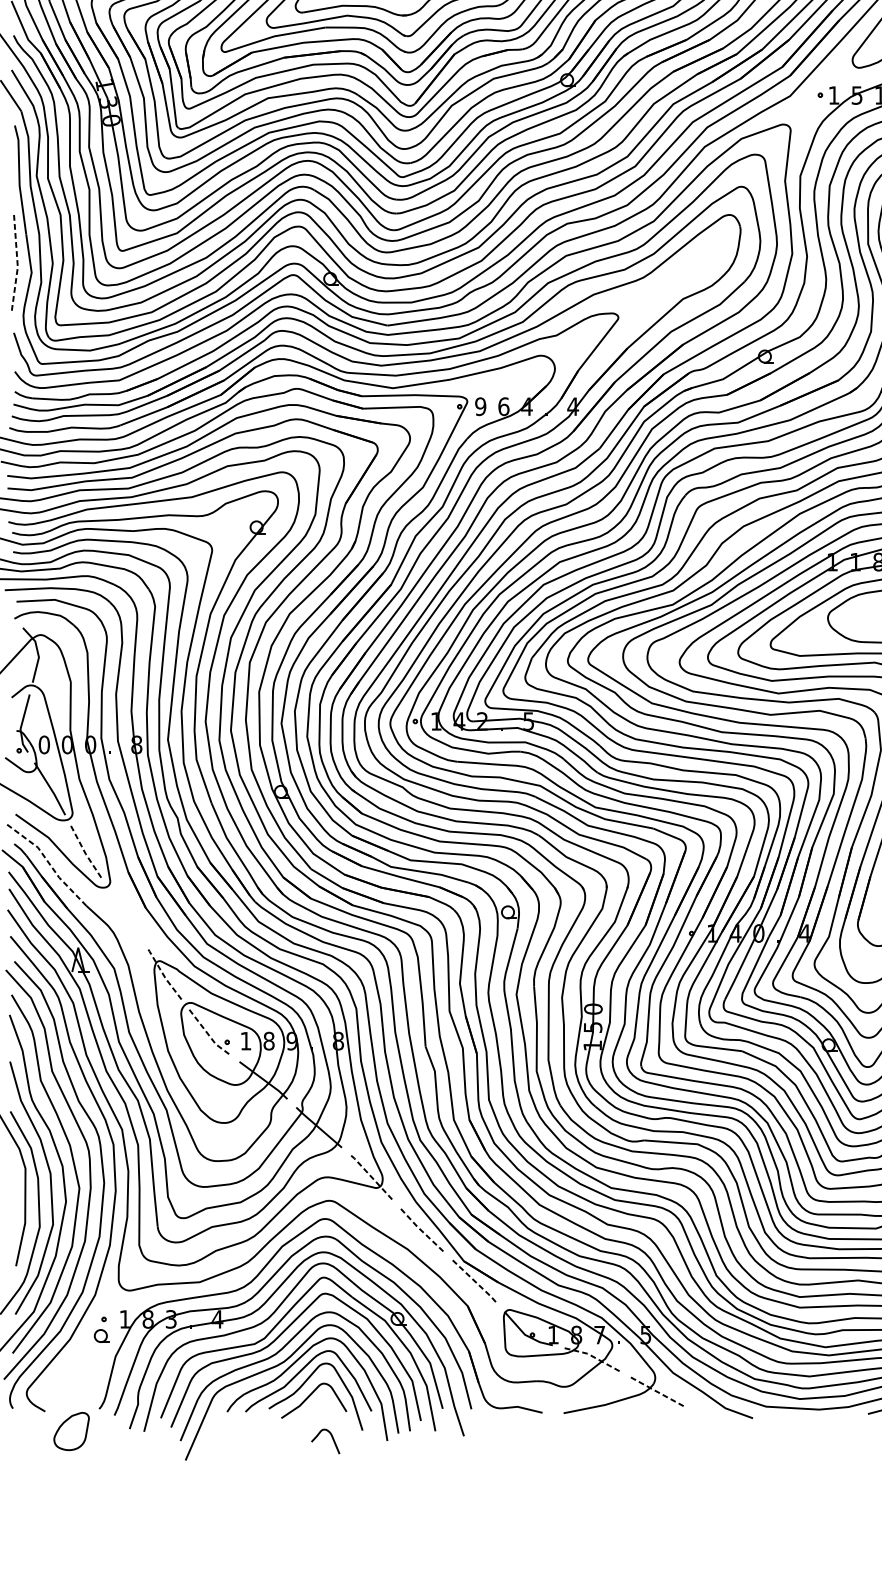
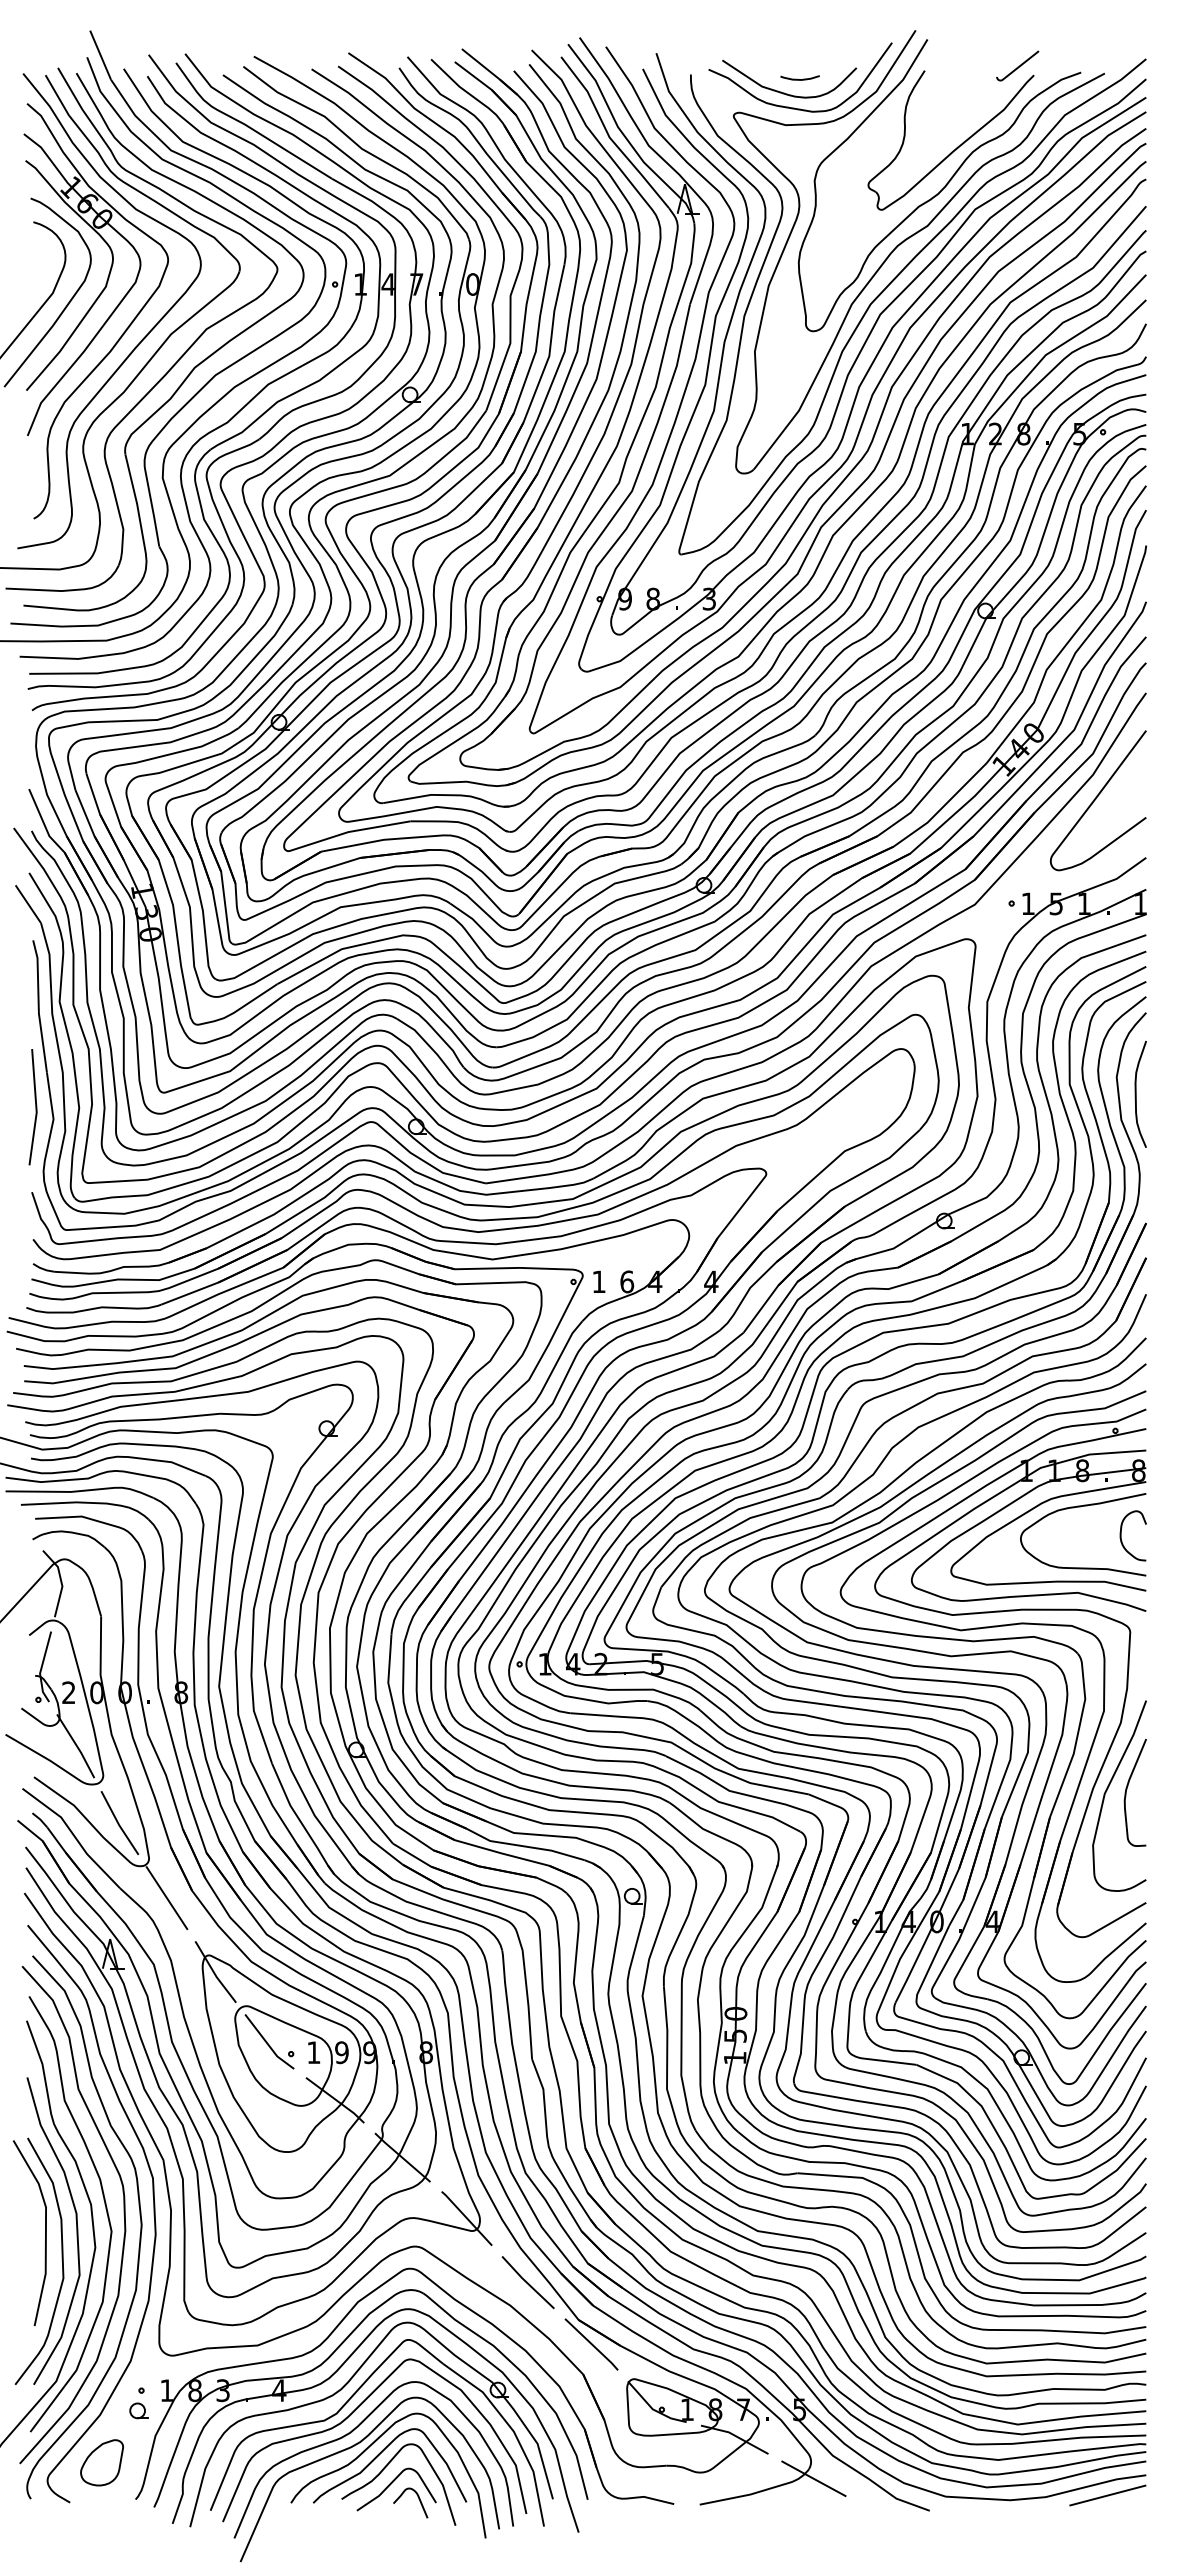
line: (17, 263) -> (36, 1108), dashed -> solid
text: (480, 406) -> (598, 1281), 9 -> 1
text: (43, 744) -> (68, 1692), 0 -> 2
line: (85, 853) -> (118, 1824), dashed -> solid
line: (48, 862) -> (73, 1835), dashed -> solid
line: (124, 914) -> (166, 1898), added
line: (164, 976) -> (214, 1973), dashed -> solid
line: (208, 1034) -> (268, 2044), dashed -> solid
text: (268, 1041) -> (341, 2052), 8 -> 9
line: (371, 1176) -> (466, 2217), dashed -> solid
line: (421, 1230) -> (526, 2282), dashed -> solid
line: (475, 1281) -> (592, 2344), dashed -> solid
line: (593, 1357) -> (735, 2436), dashed -> solid
line: (657, 1391) -> (813, 2478), dashed -> solid
part: (71, 1431) -> (101, 2462), moved
curve: (332, 1438) -> (418, 2499), moved

